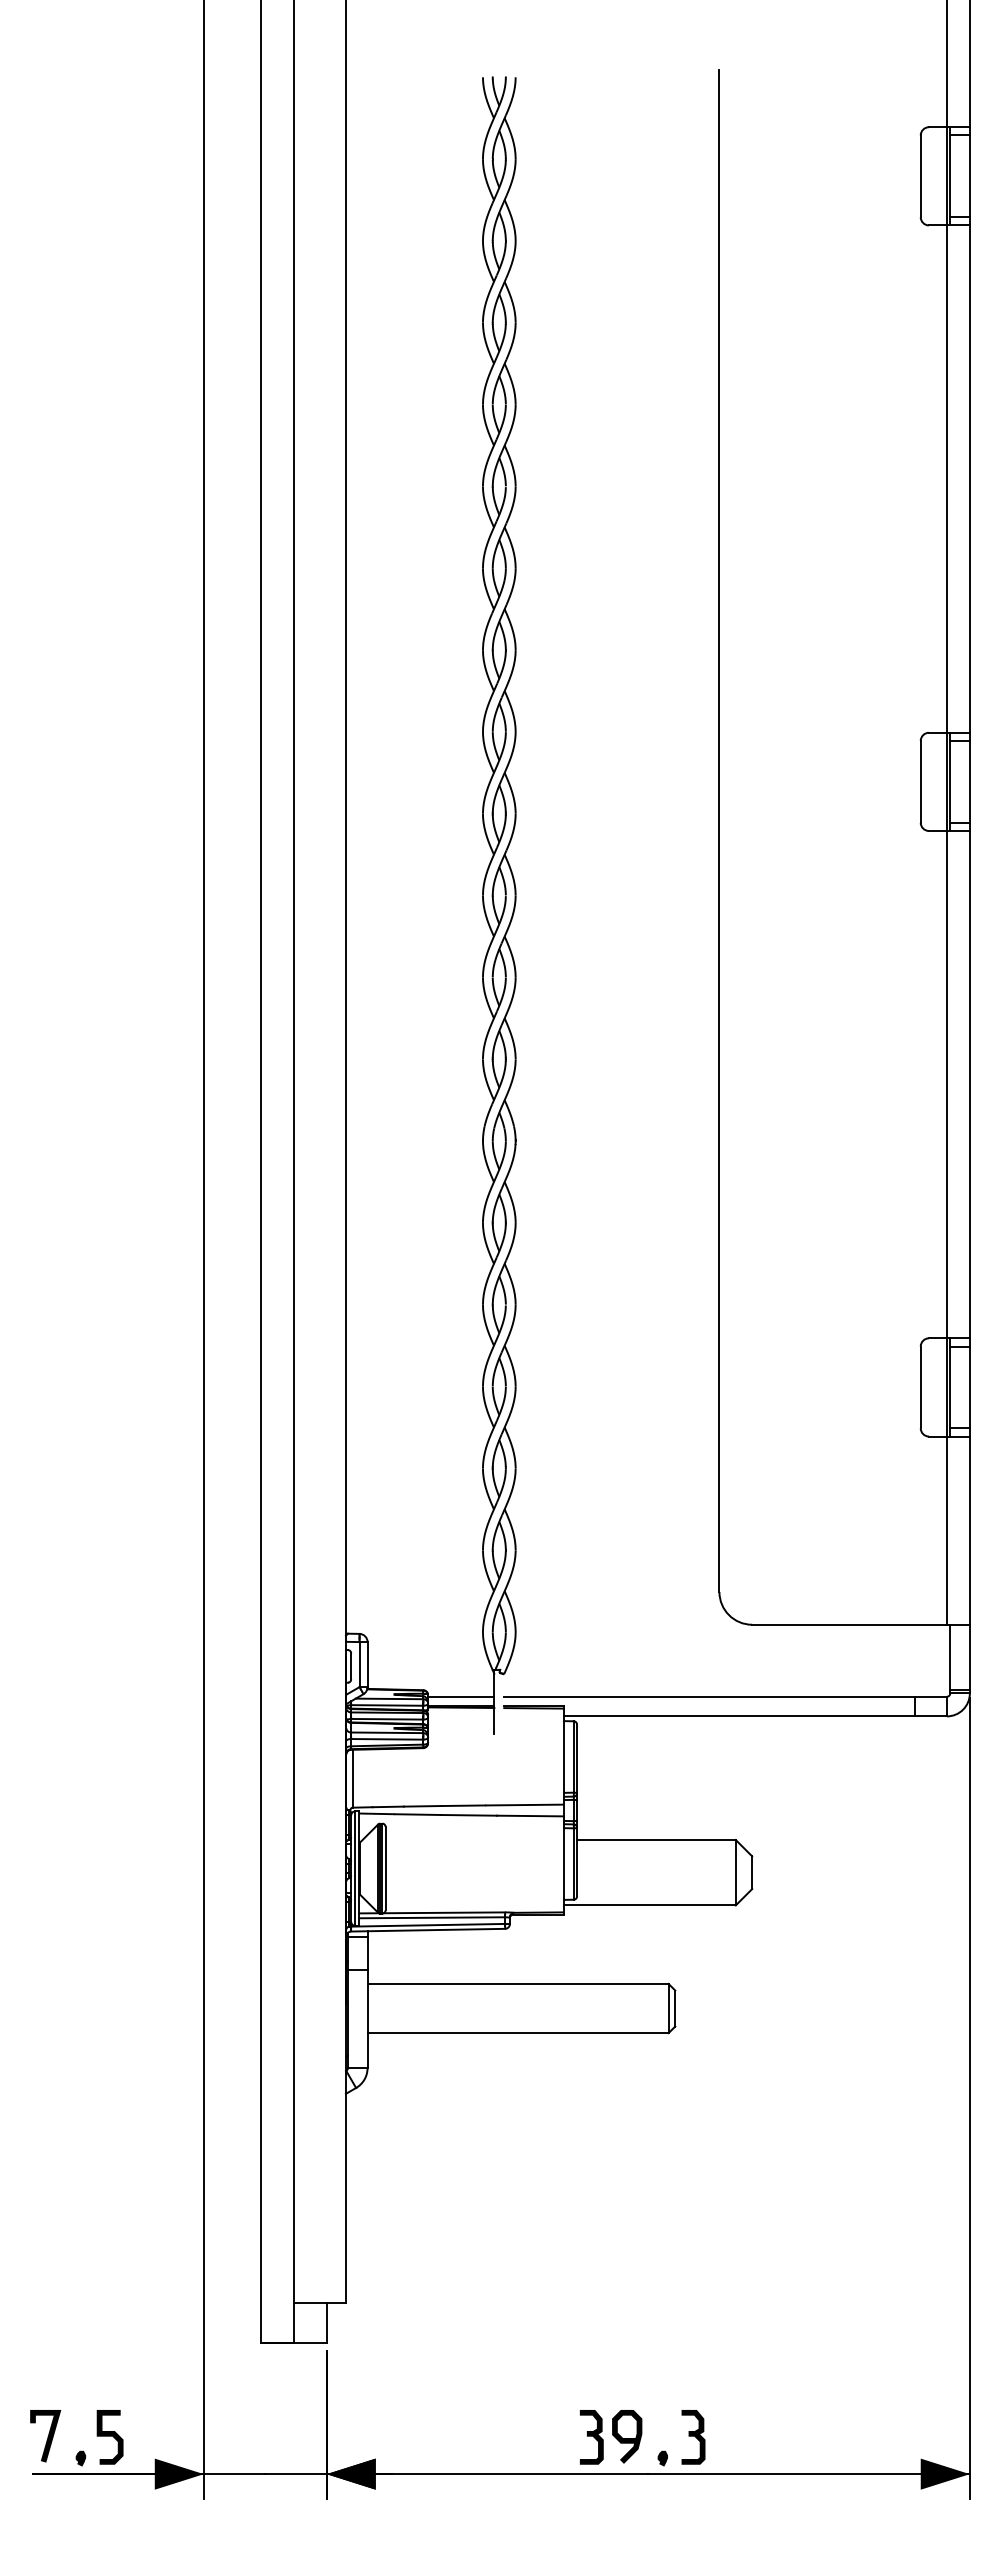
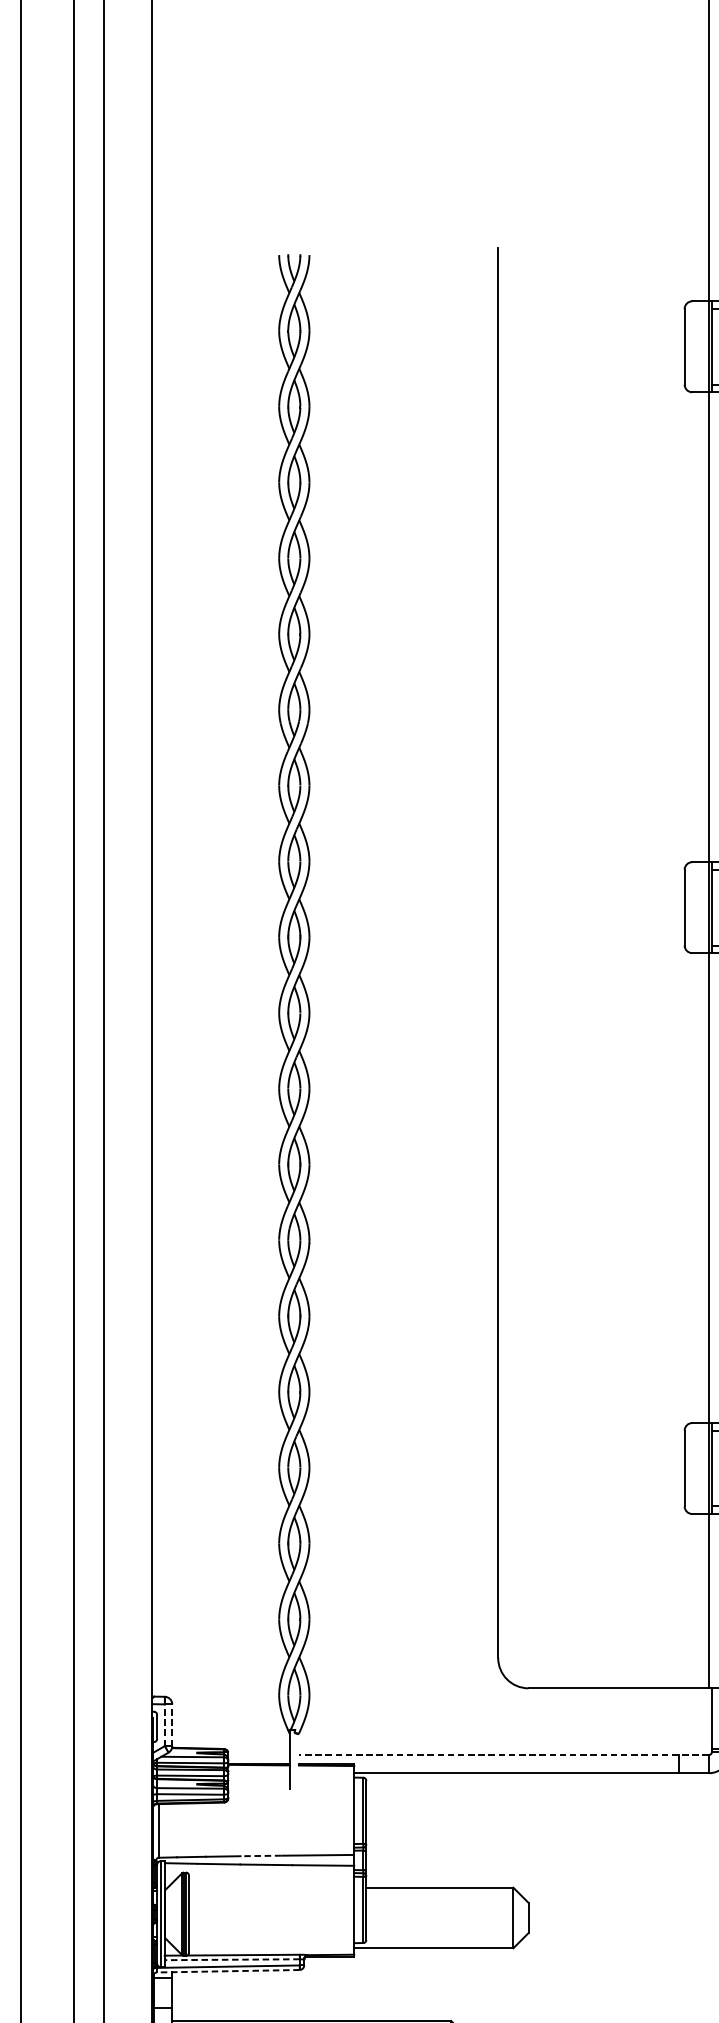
line: (359, 1664) -> (164, 1725), solid -> dashed
line: (367, 1664) -> (172, 1725), solid -> dashed
line: (461, 1696) -> (259, 1754), removed
line: (725, 1696) -> (503, 1754), solid -> dashed
line: (462, 1805) -> (260, 1855), solid -> dashed
line: (432, 1917) -> (232, 1959), solid -> dashed
line: (427, 1930) -> (227, 1971), solid -> dashed

